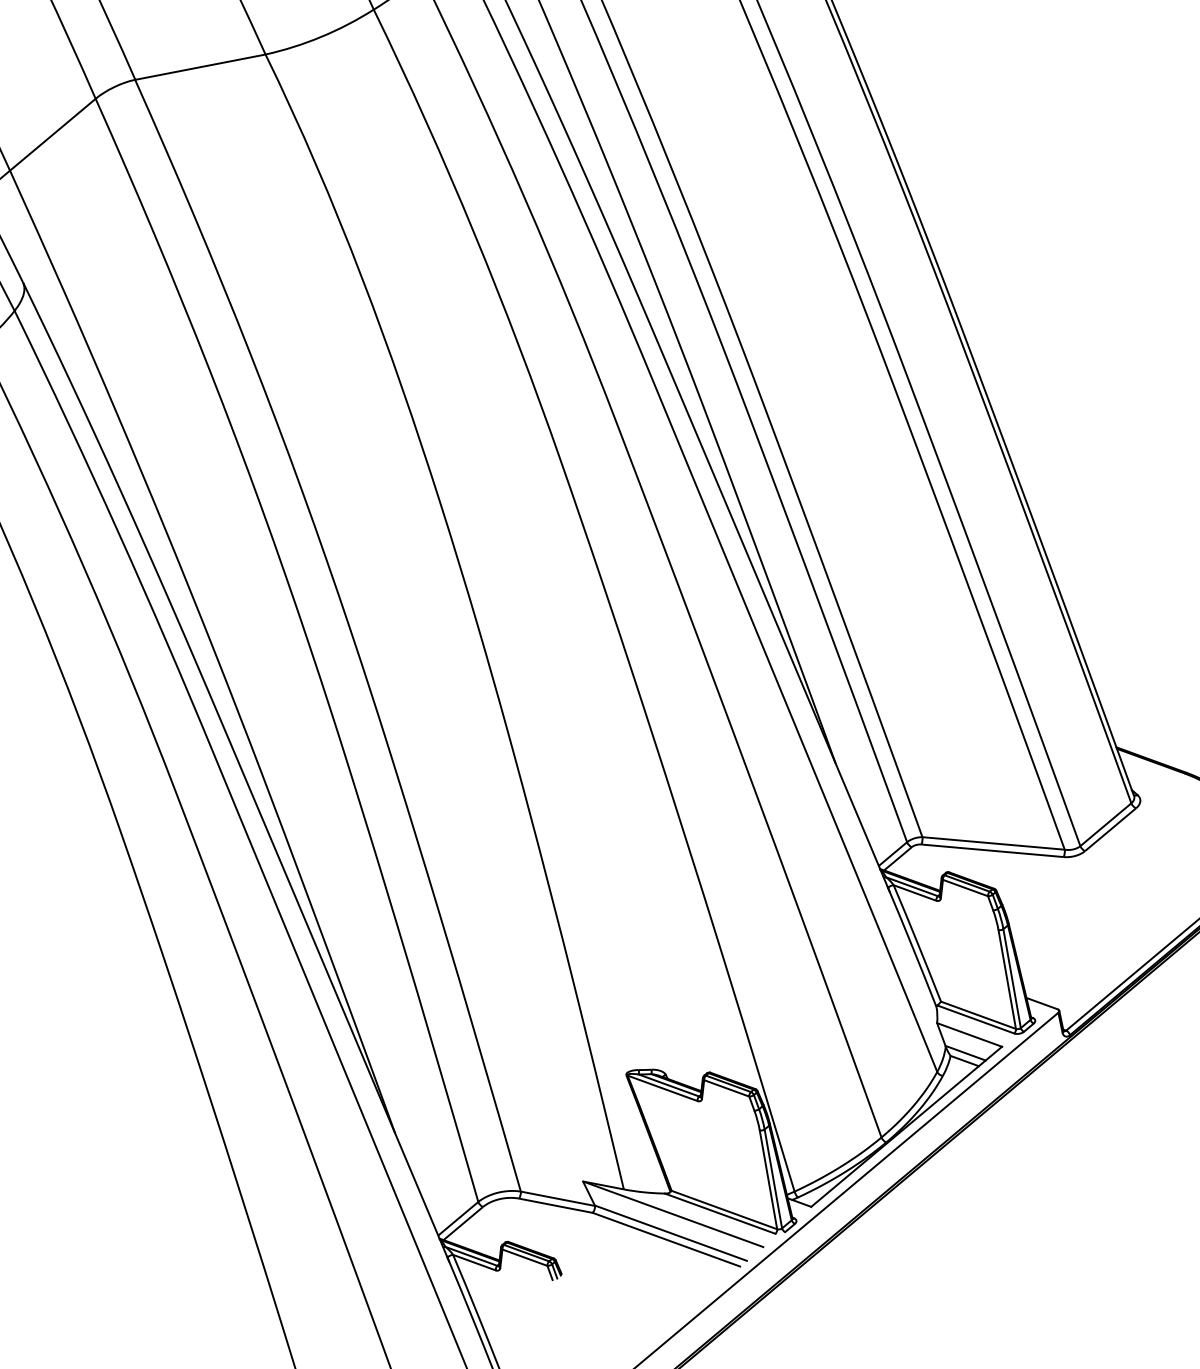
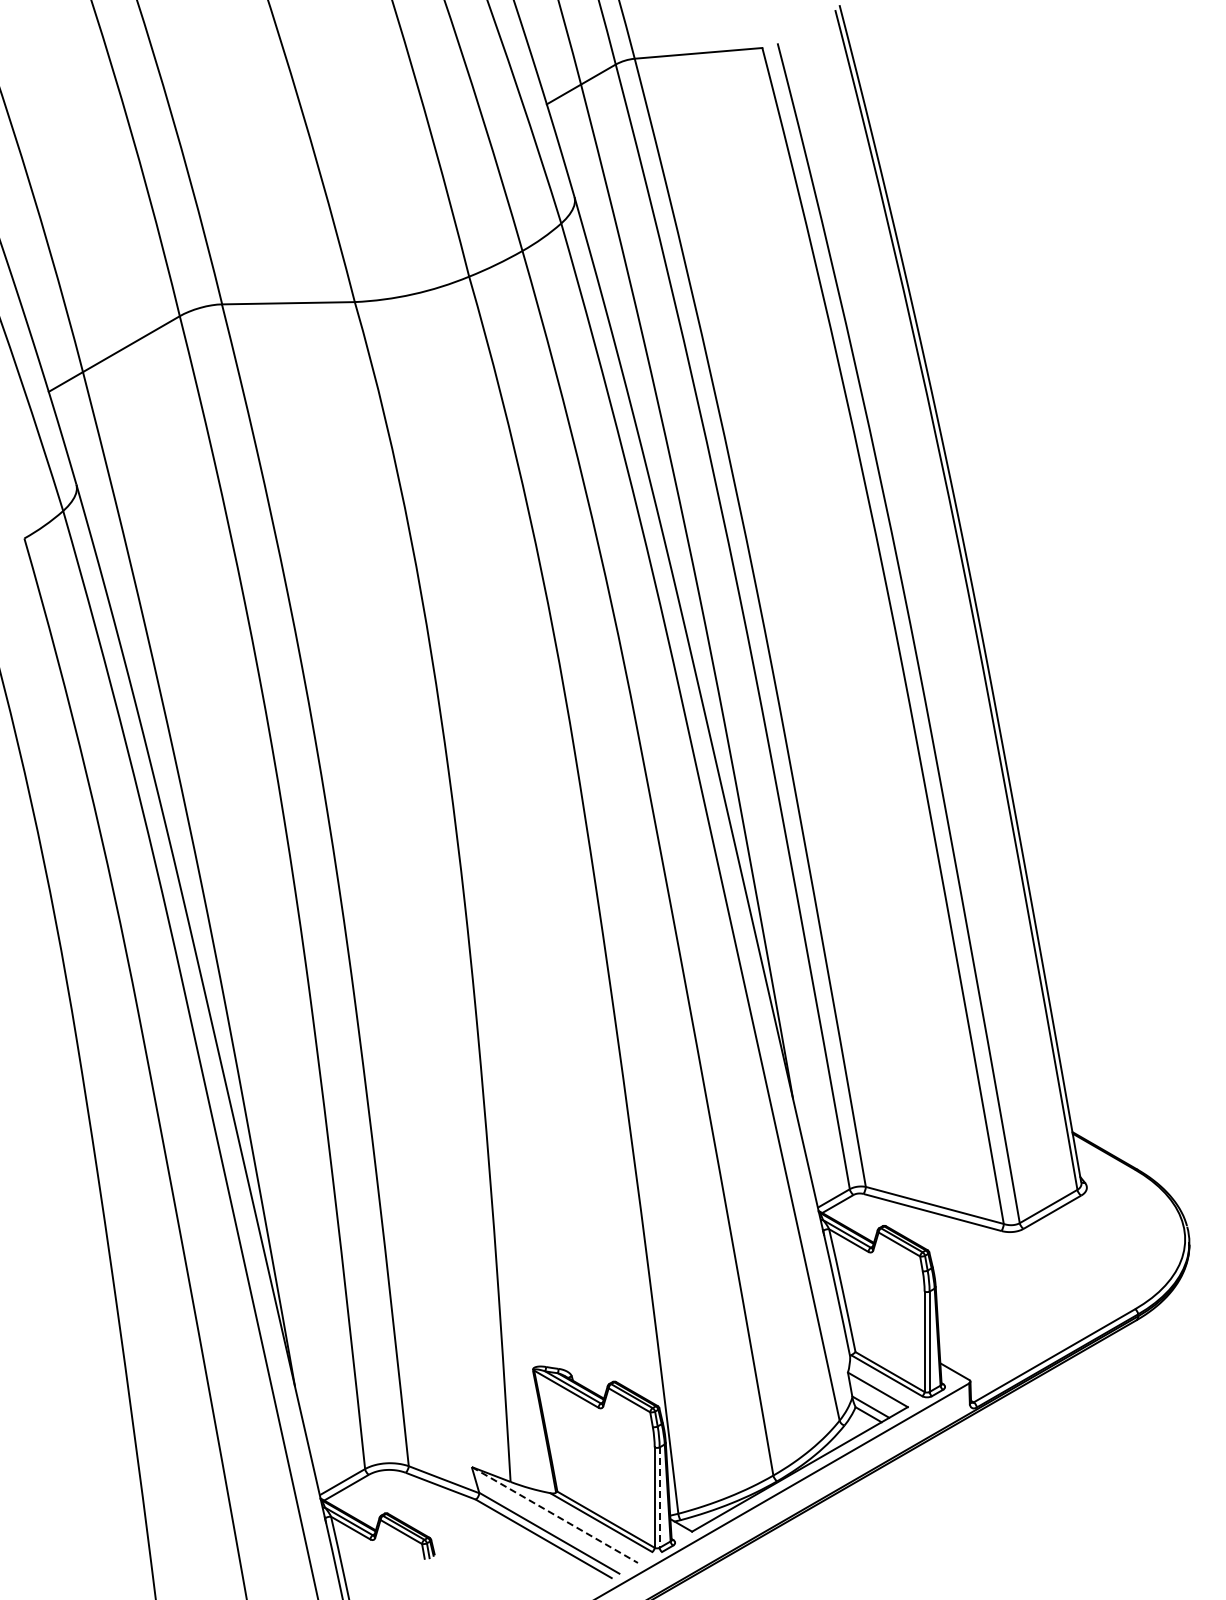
line: (773, 1179) -> (659, 1498), solid -> dashed
line: (672, 1214) -> (554, 1515), solid -> dashed

